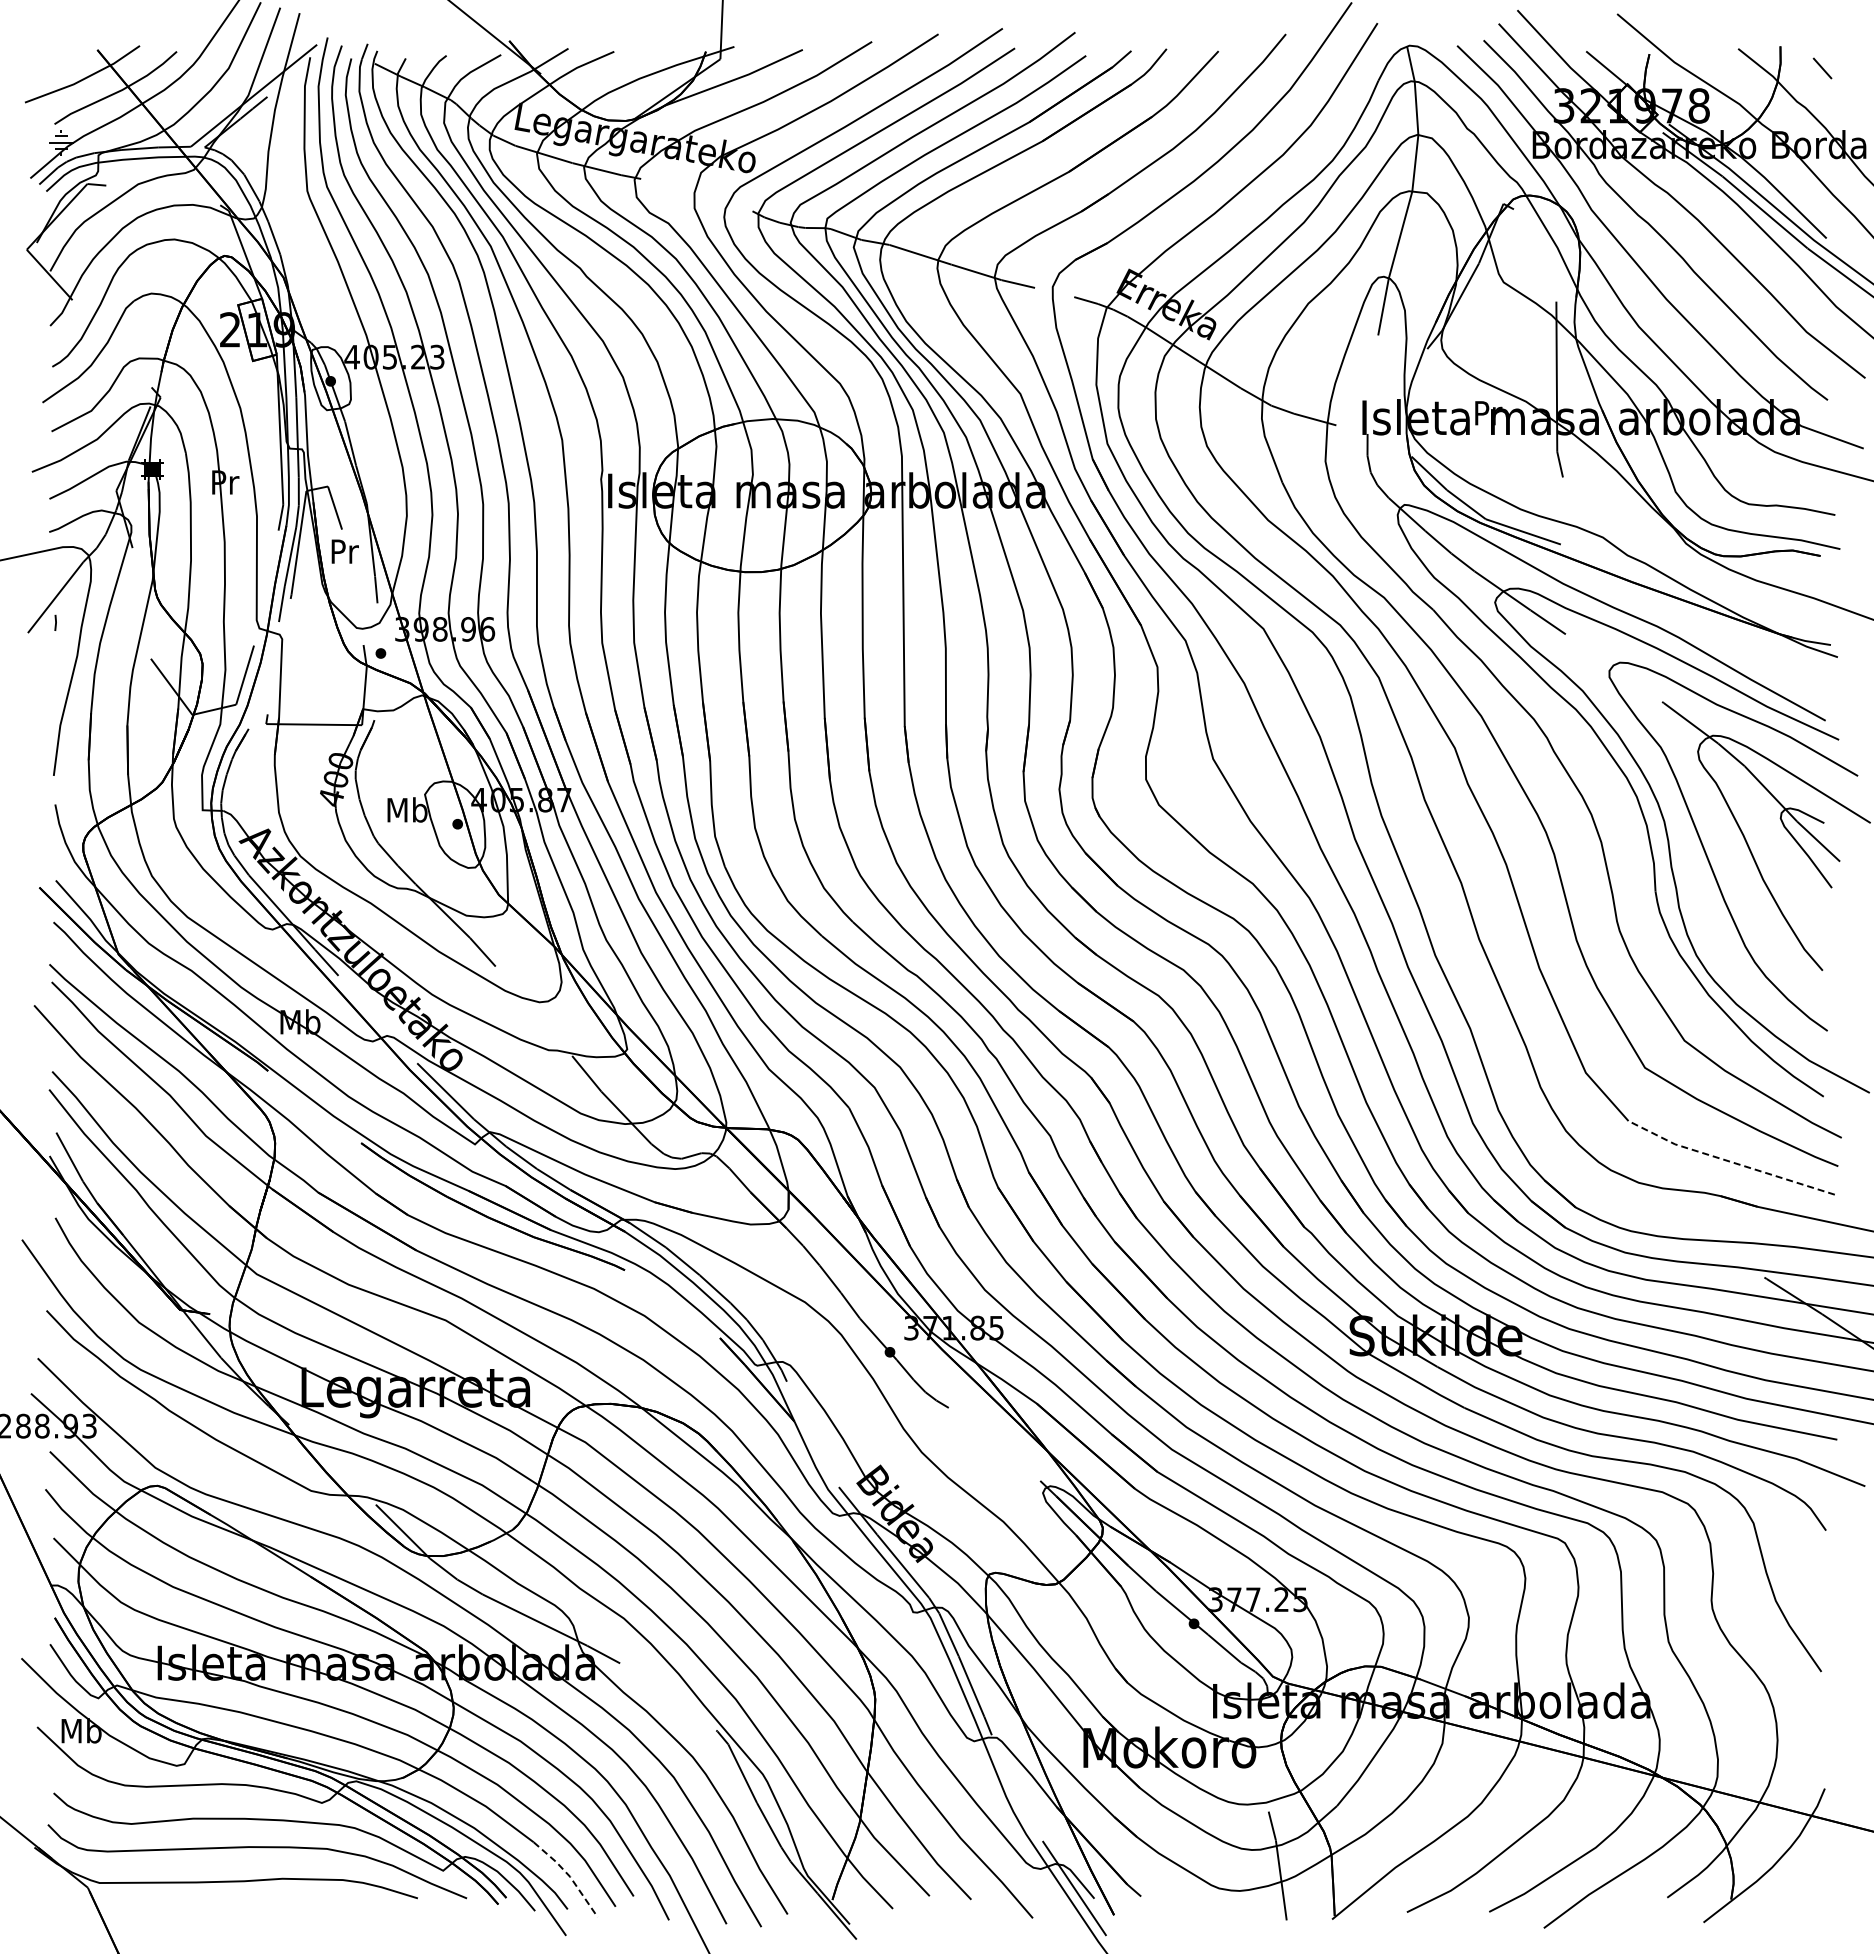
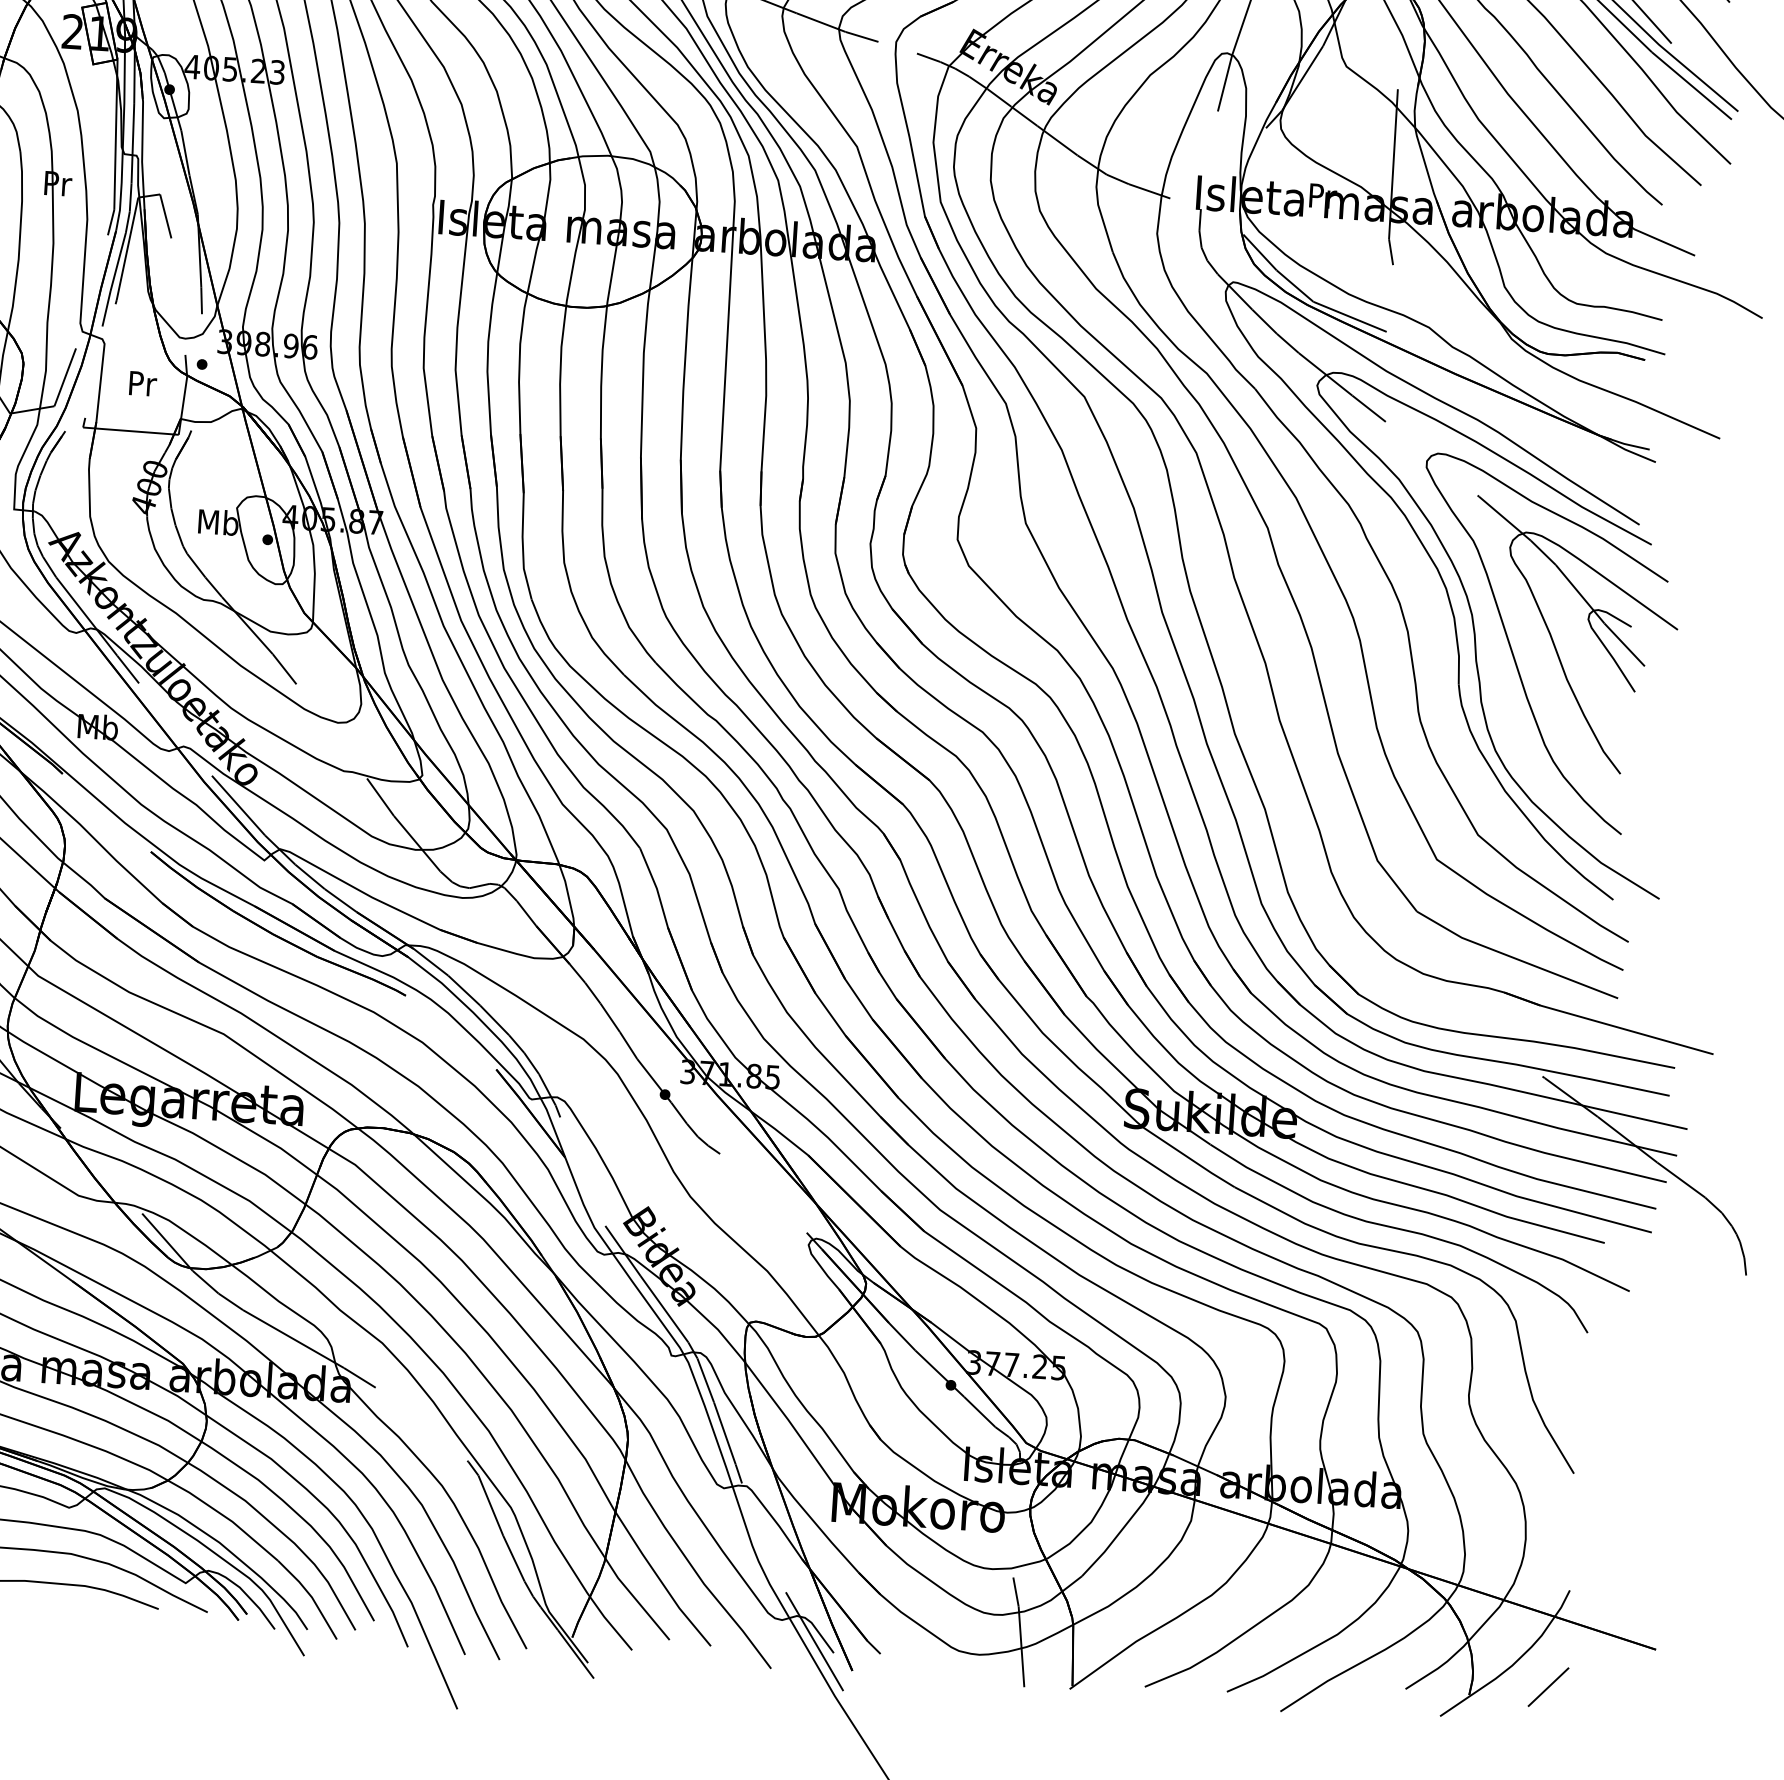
text: (344, 551) -> (142, 383), moved
line: (1729, 1161) -> (1515, 958), dashed -> solid
line: (569, 1876) -> (311, 1597), dashed -> solid
line: (1809, 1886) -> (1548, 1687), added

